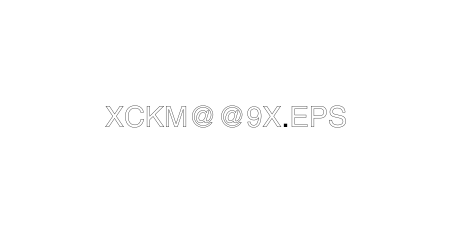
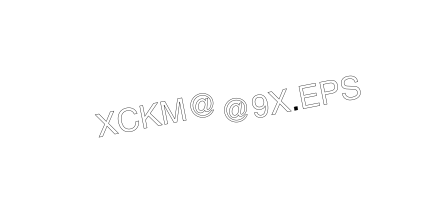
part: (284, 123) -> (294, 106), moved

